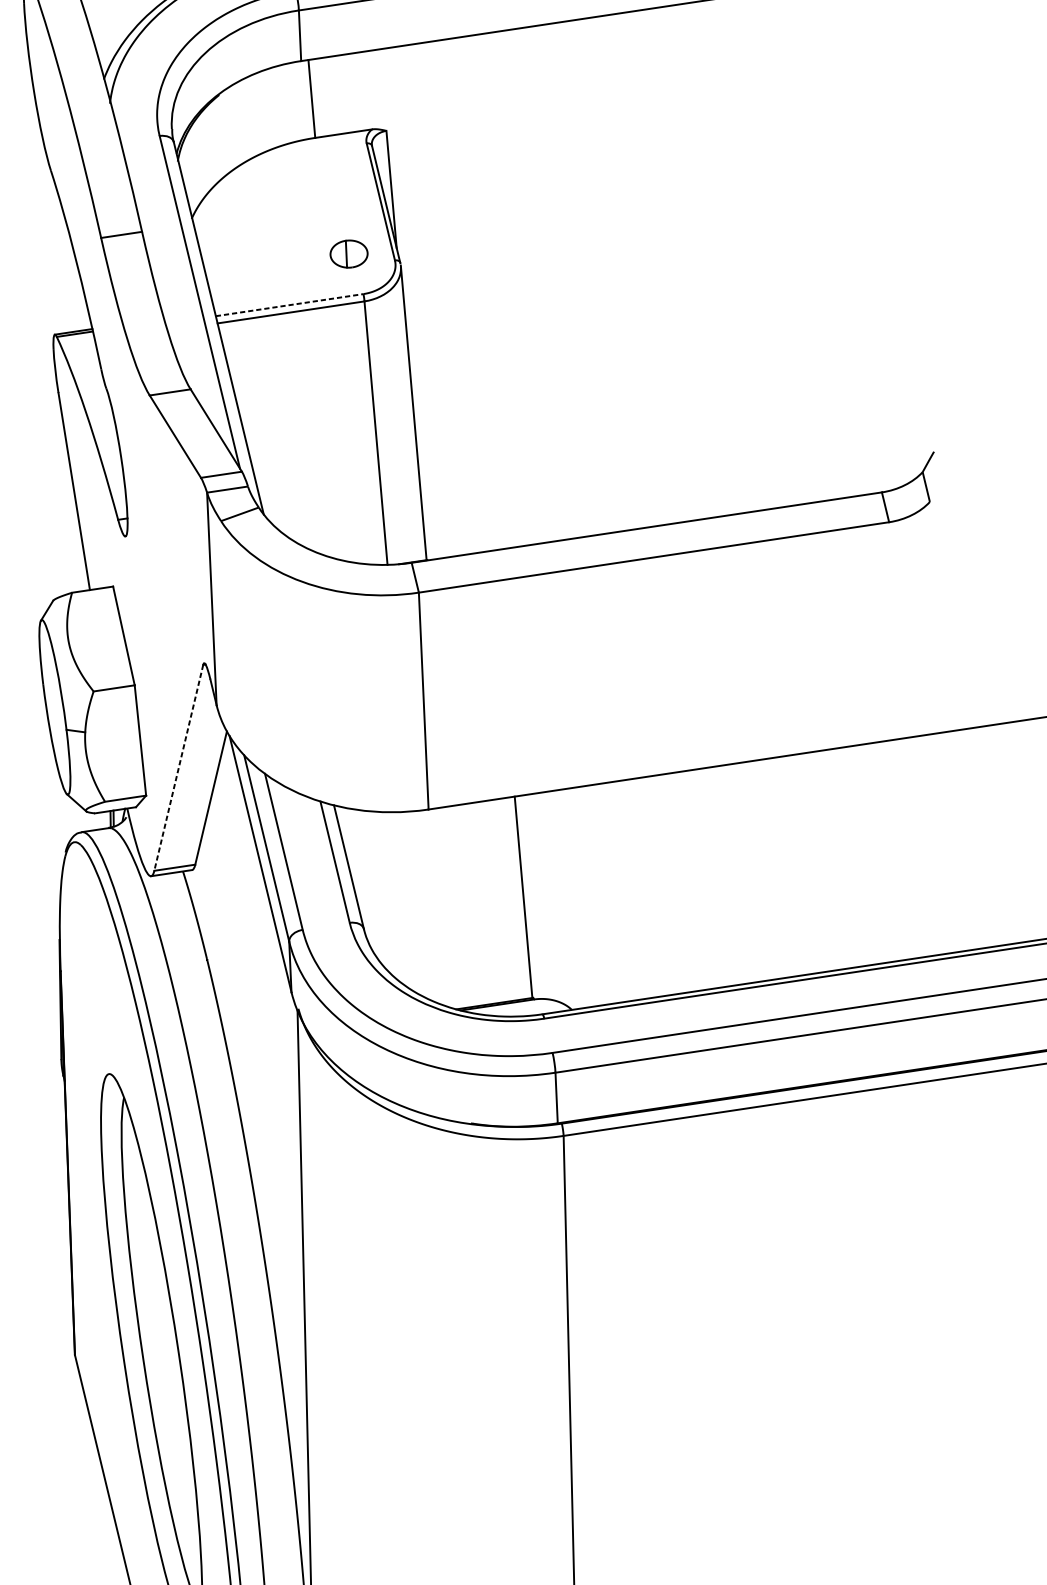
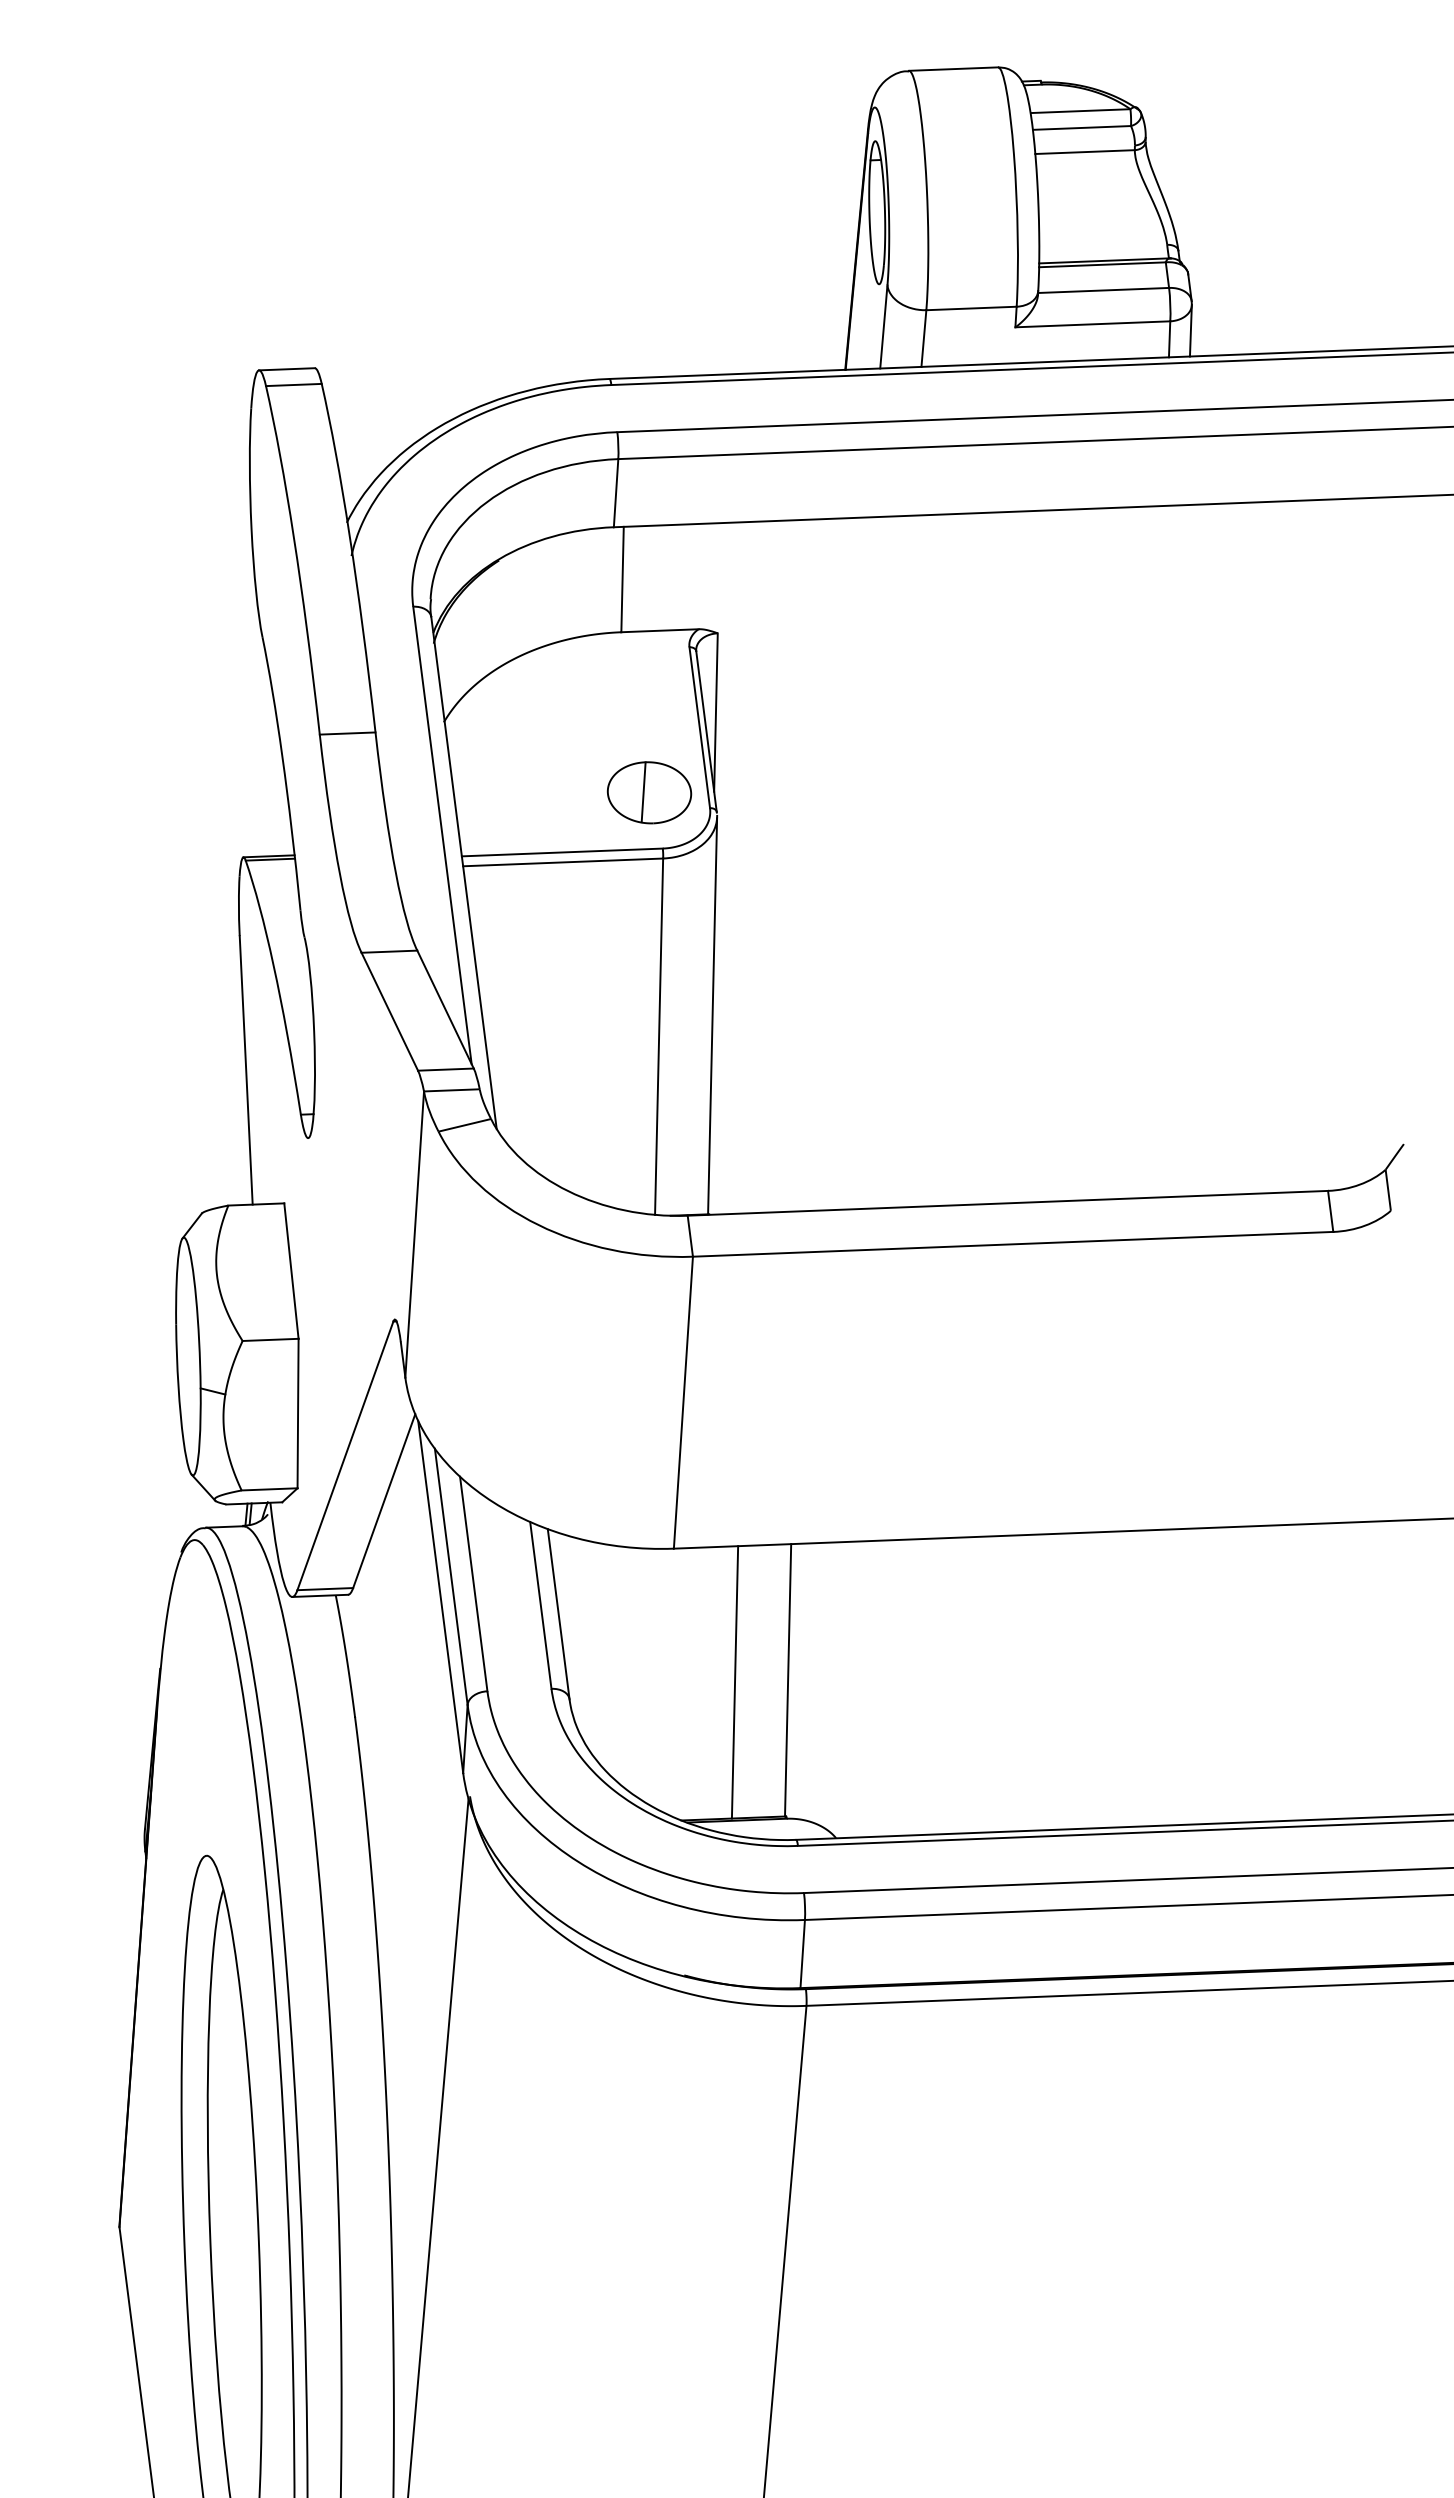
part: (349, 253) -> (649, 792), size x1.67
line: (289, 305) -> (562, 852), dashed -> solid
line: (178, 767) -> (345, 1455), dashed -> solid
line: (484, 903) -> (734, 1682), added

